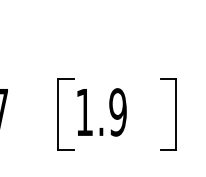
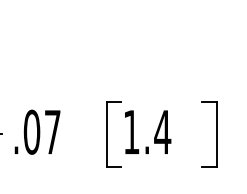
text: (117, 111) -> (162, 131), 1.9 -> 1.4

